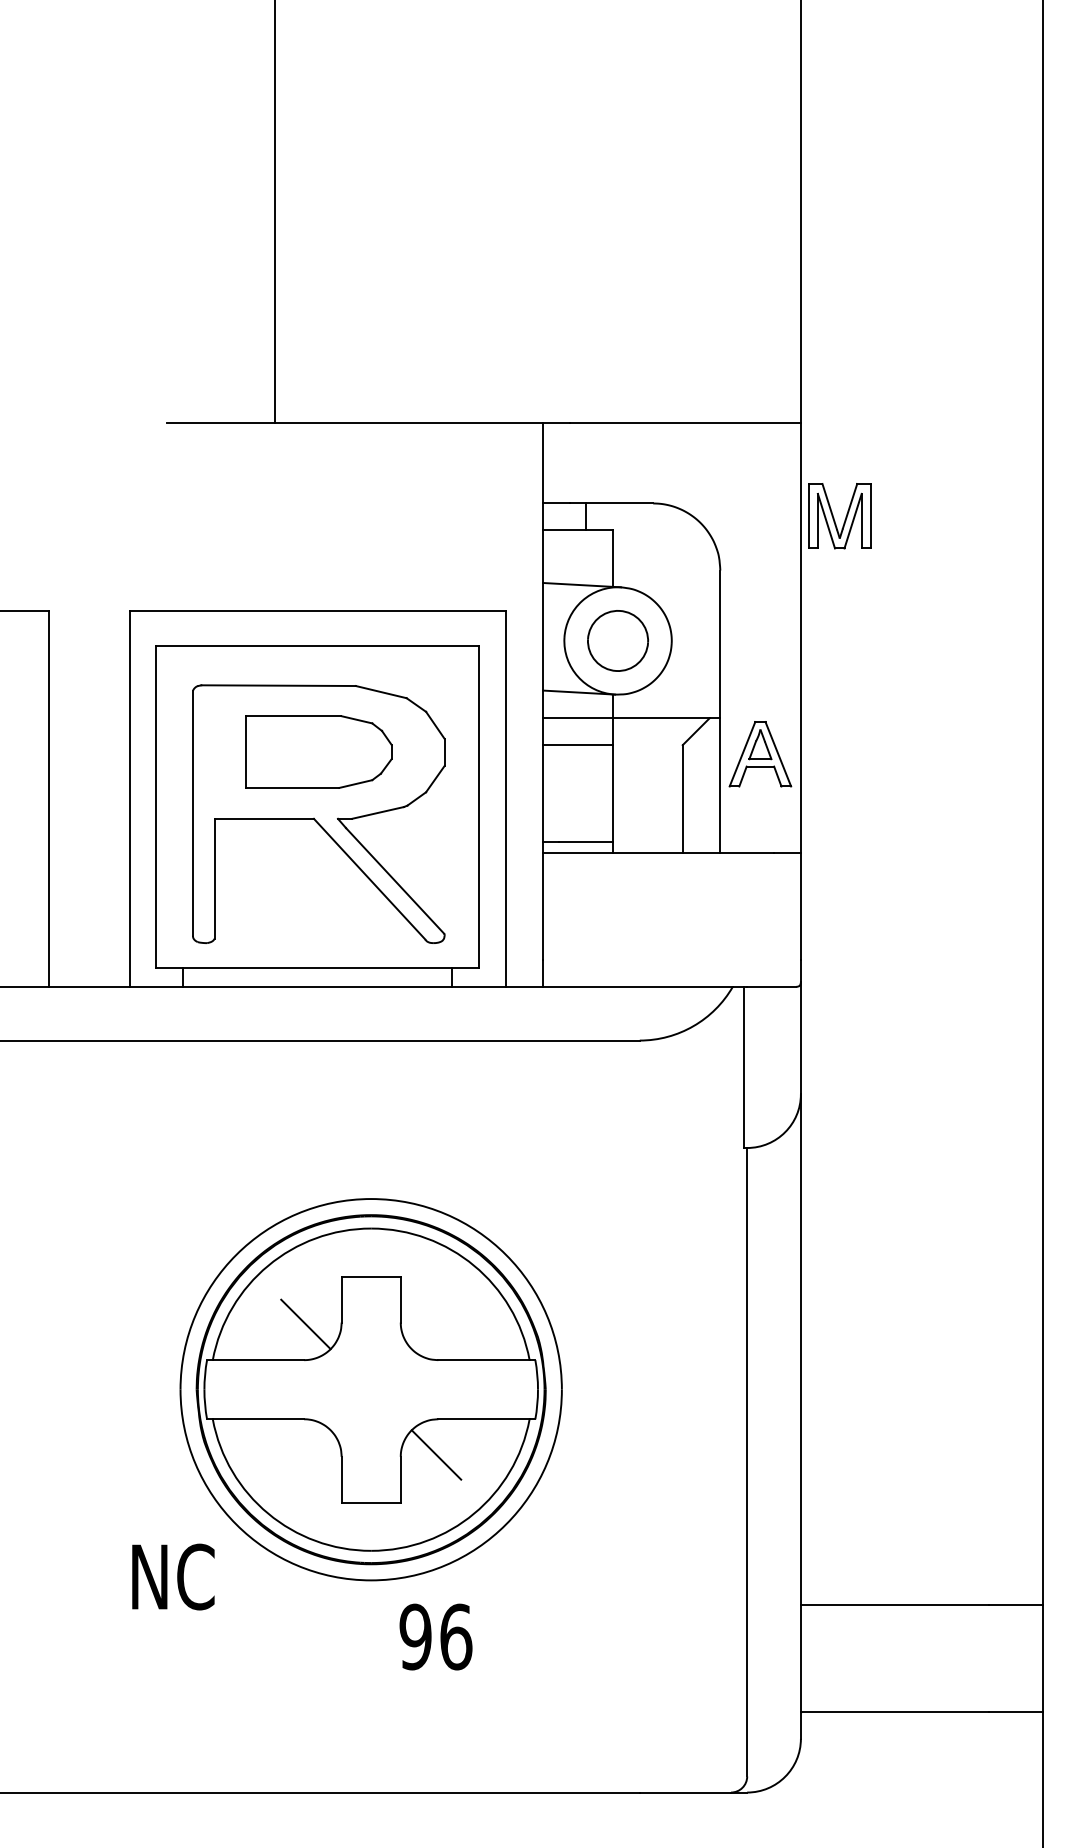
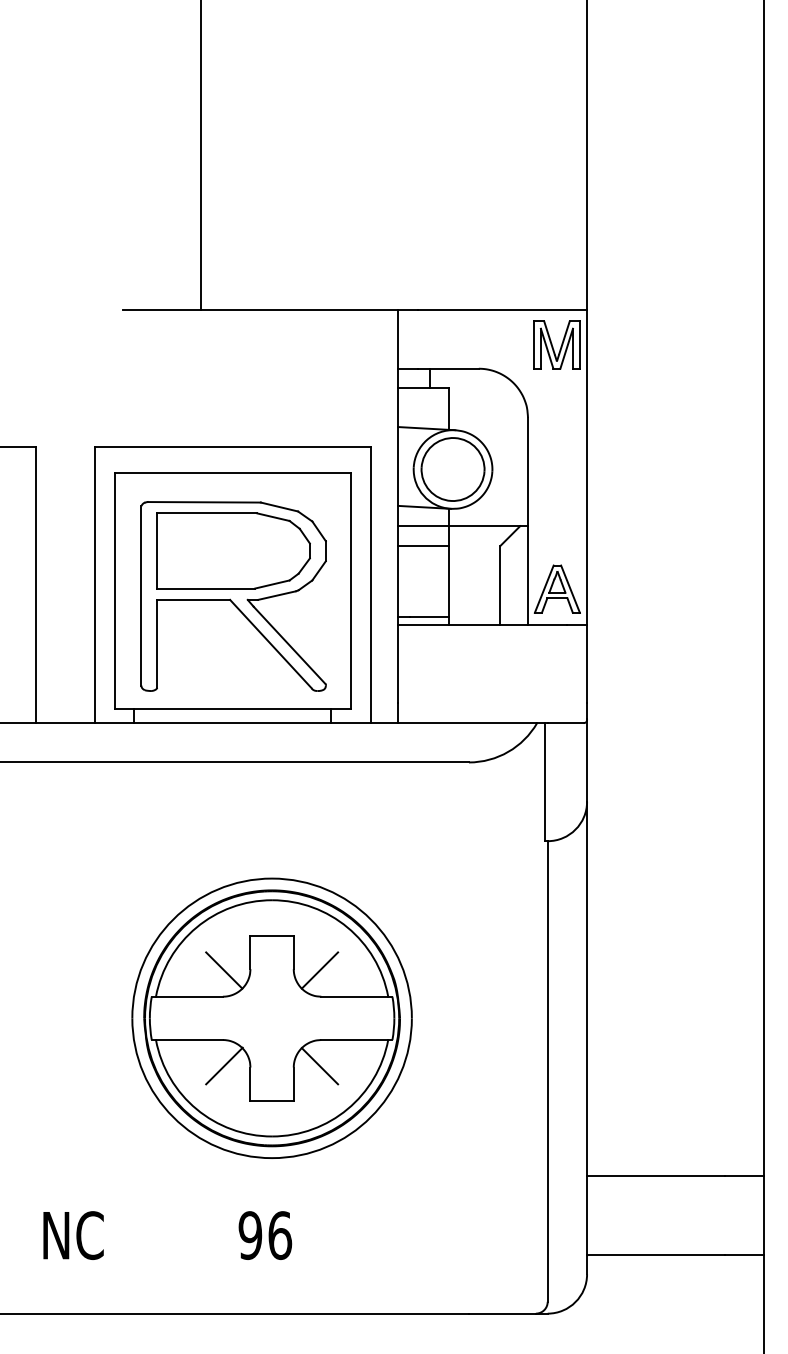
part: (839, 516) -> (556, 345), moved
part: (617, 640) -> (452, 469), size x1.43
part: (318, 751) -> (233, 550), size x1.43
part: (760, 754) -> (557, 589), moved
line: (436, 1324) -> (319, 970), added
line: (306, 1454) -> (224, 1065), added
text: (173, 1576) -> (73, 1235), moved
text: (435, 1636) -> (264, 1235), moved

